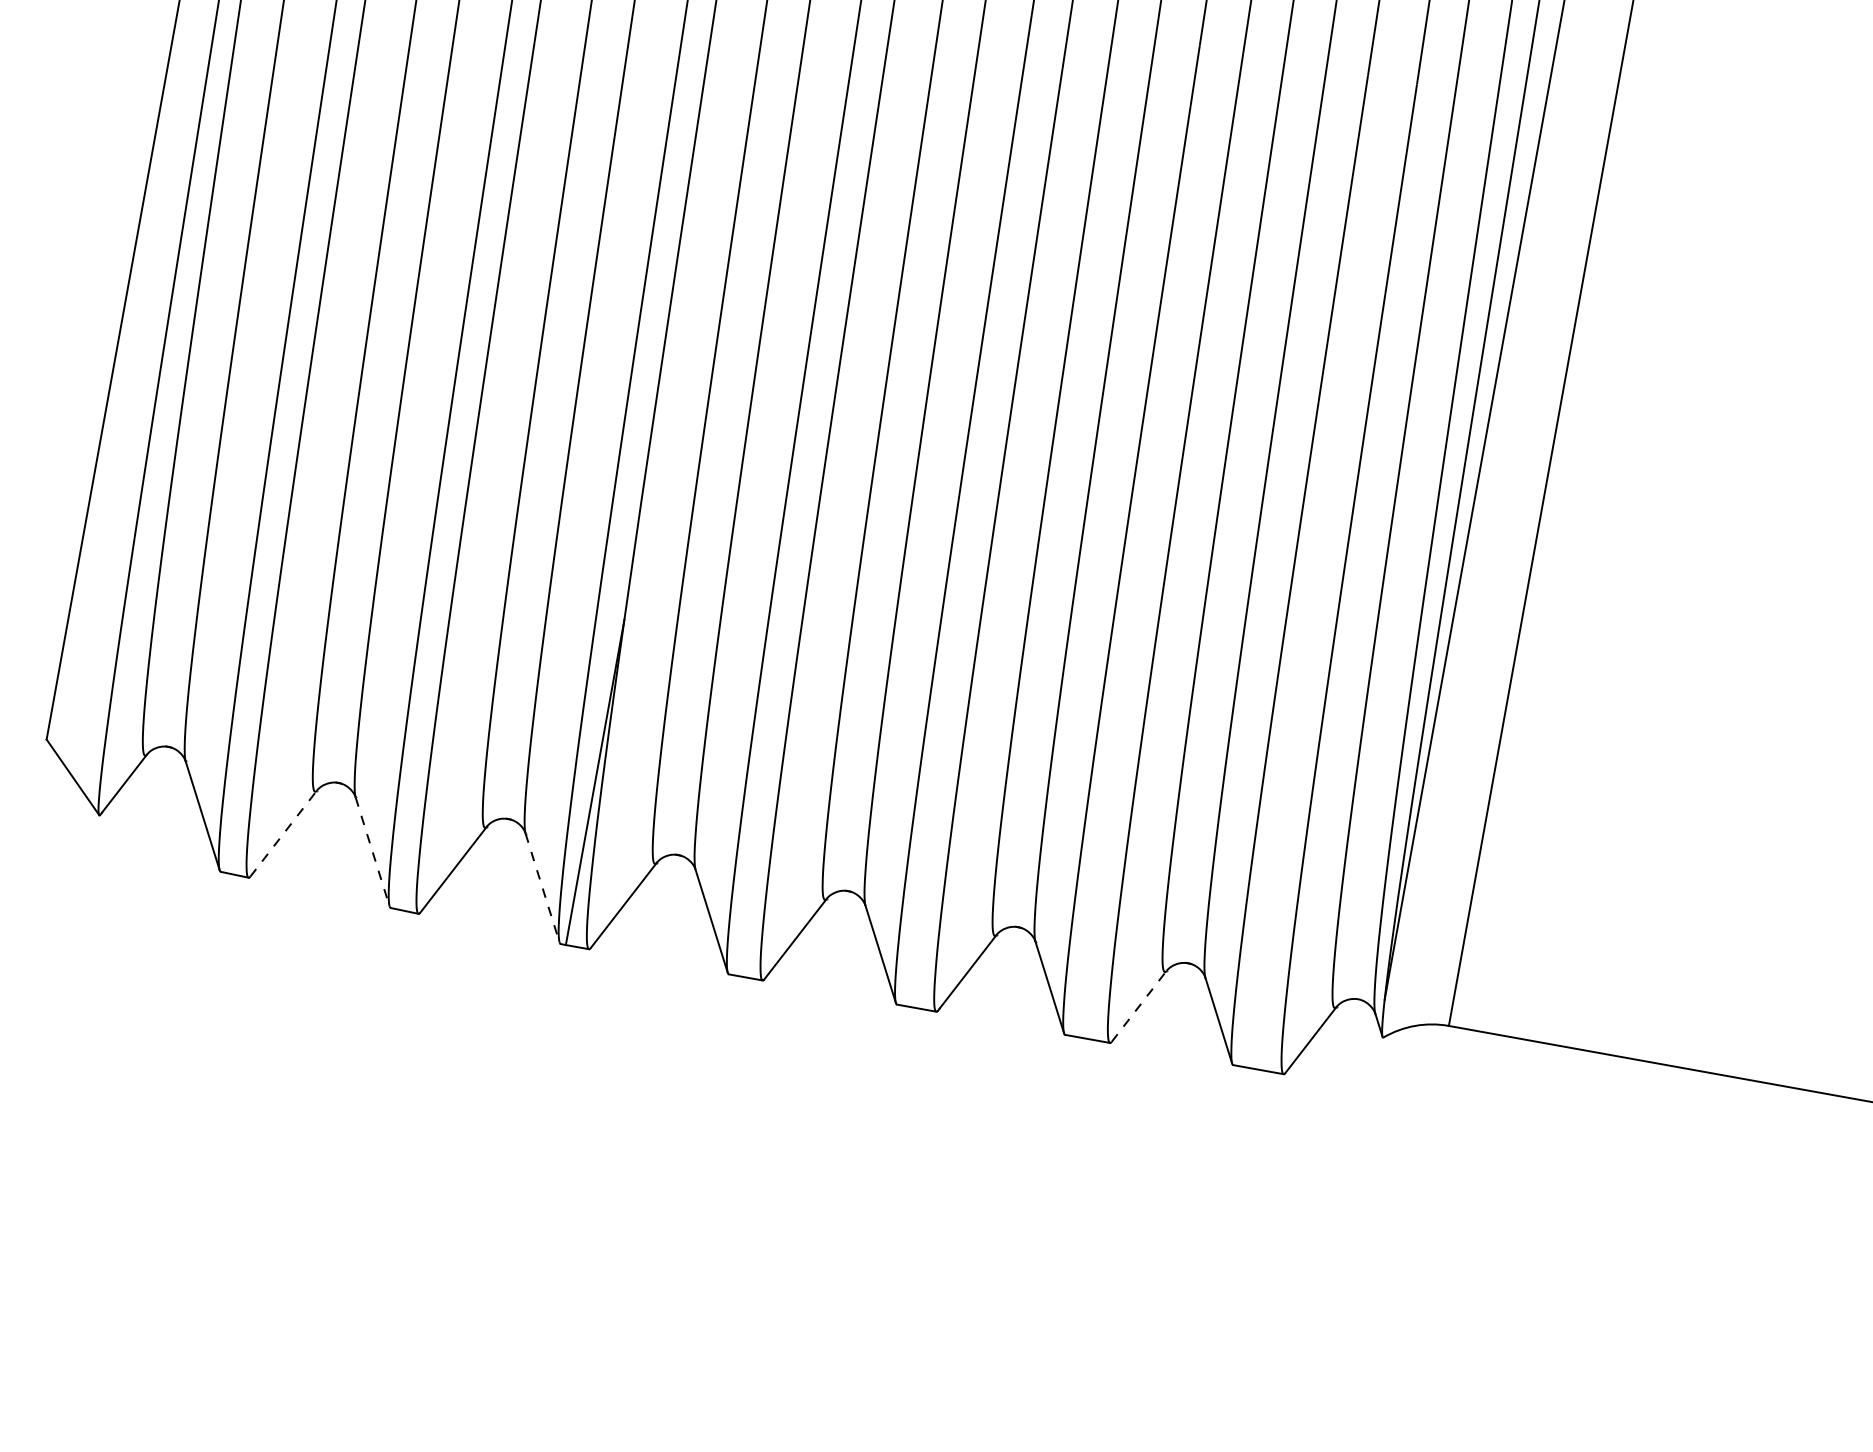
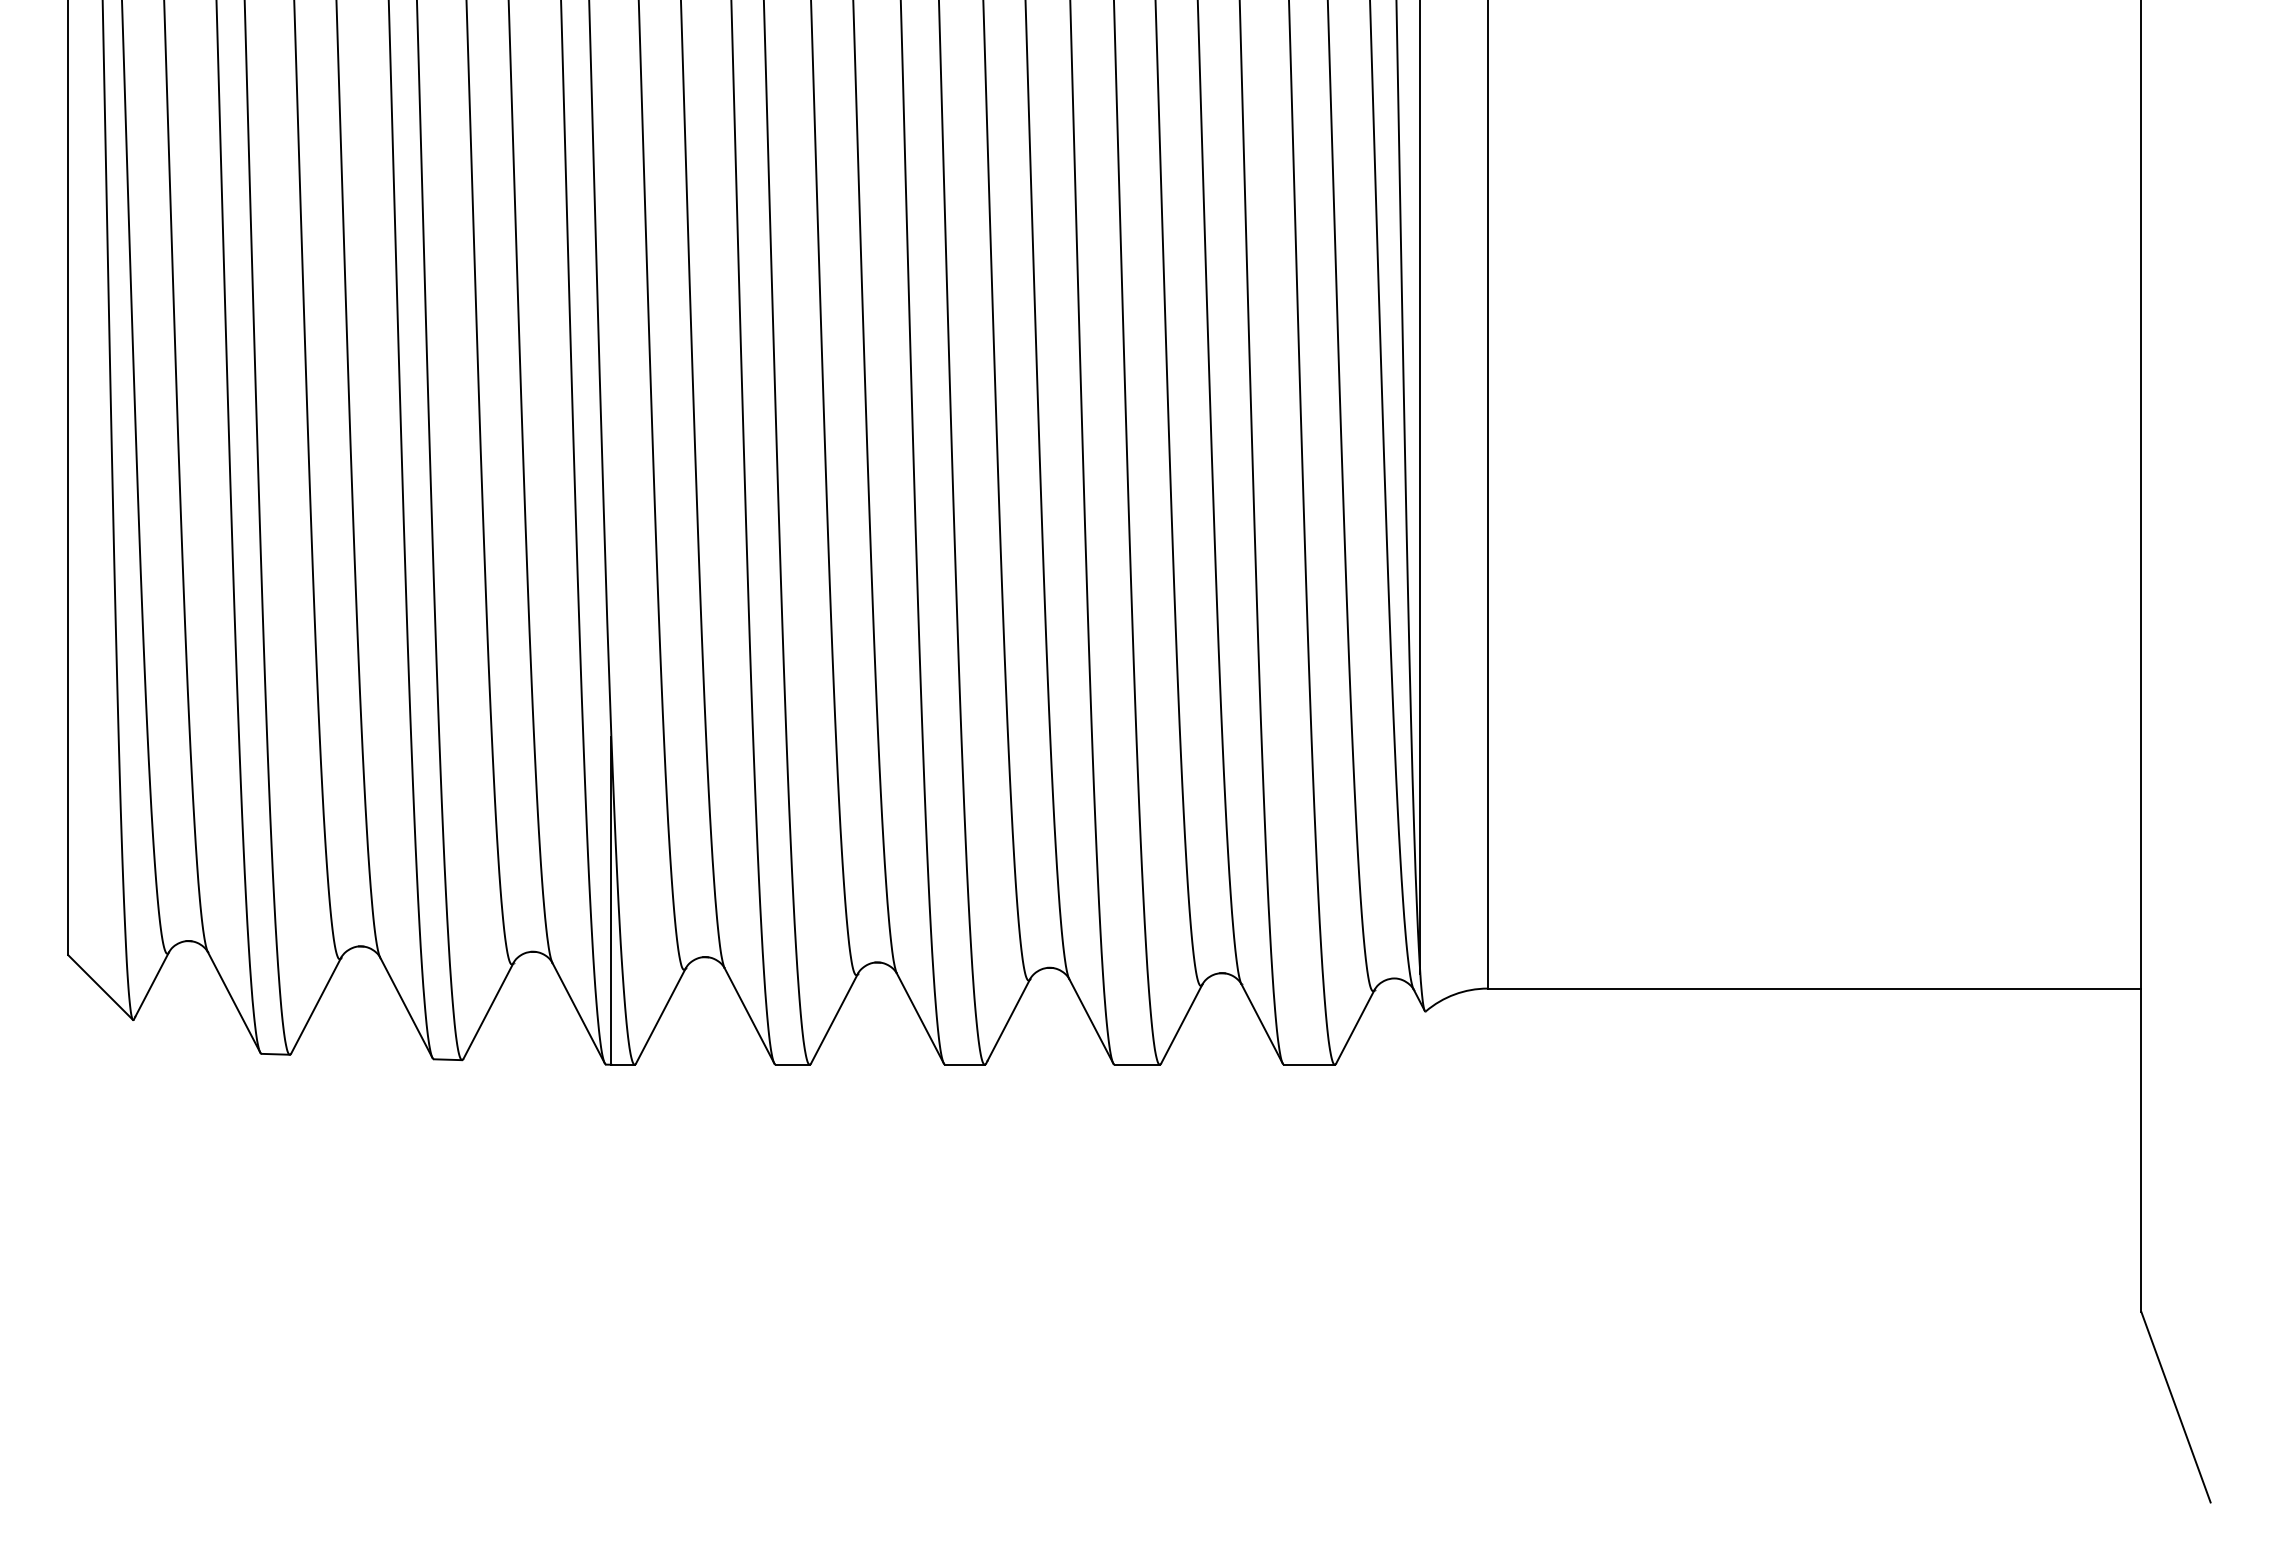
line: (283, 833) -> (316, 1005), dashed -> solid
line: (372, 851) -> (406, 1007), dashed -> solid
line: (542, 888) -> (578, 1013), dashed -> solid
line: (1139, 1006) -> (1182, 1023), dashed -> solid

